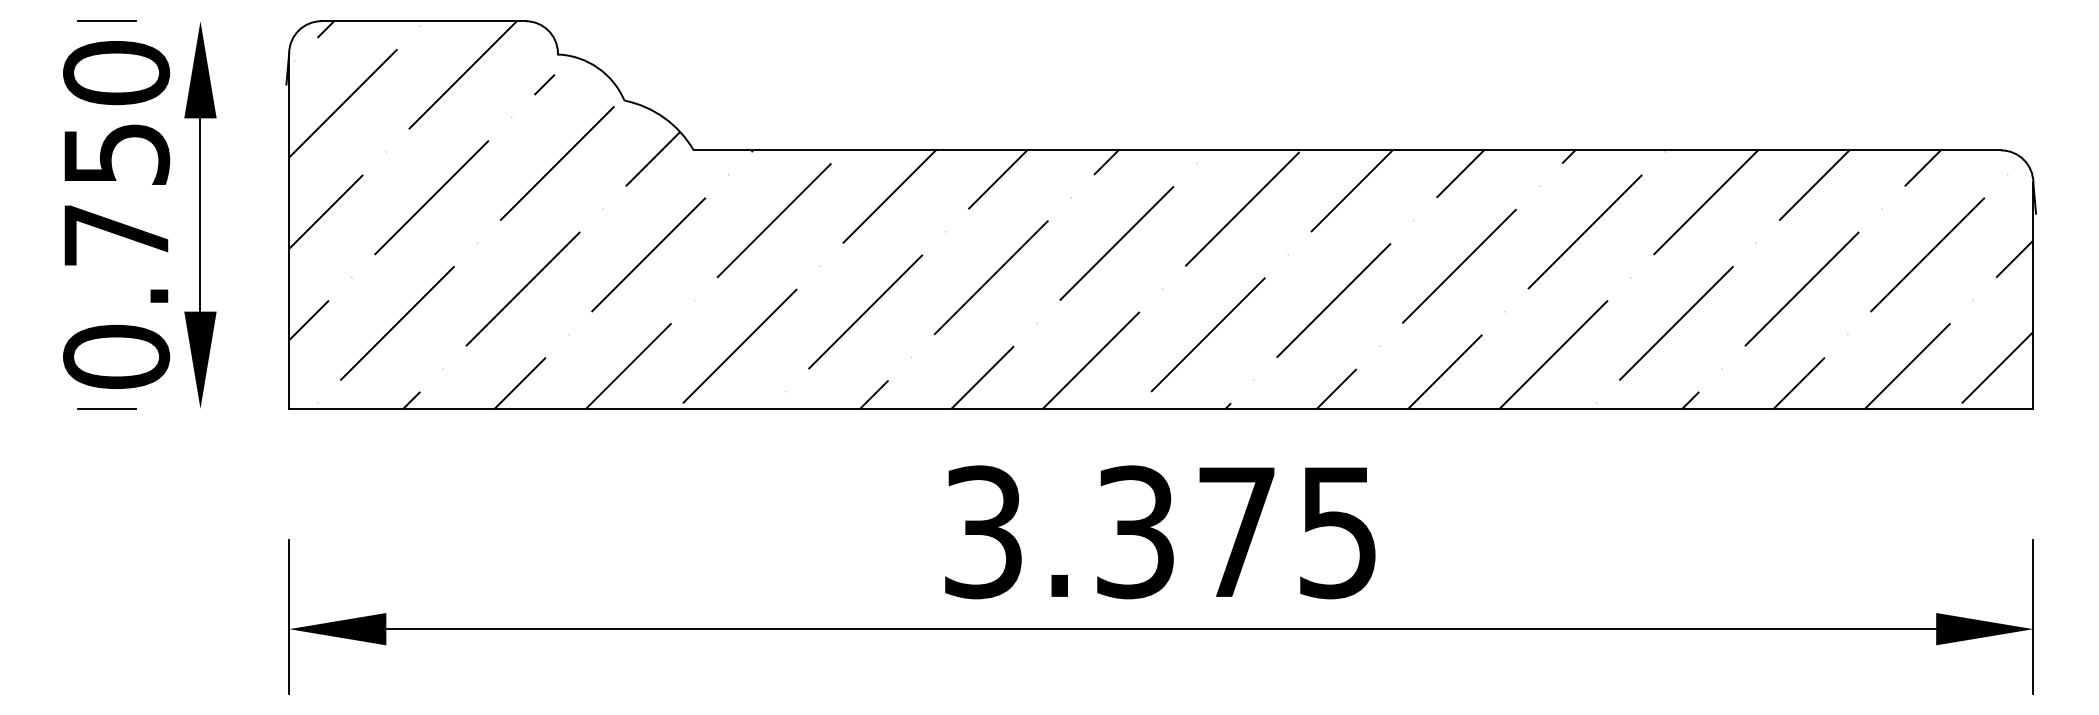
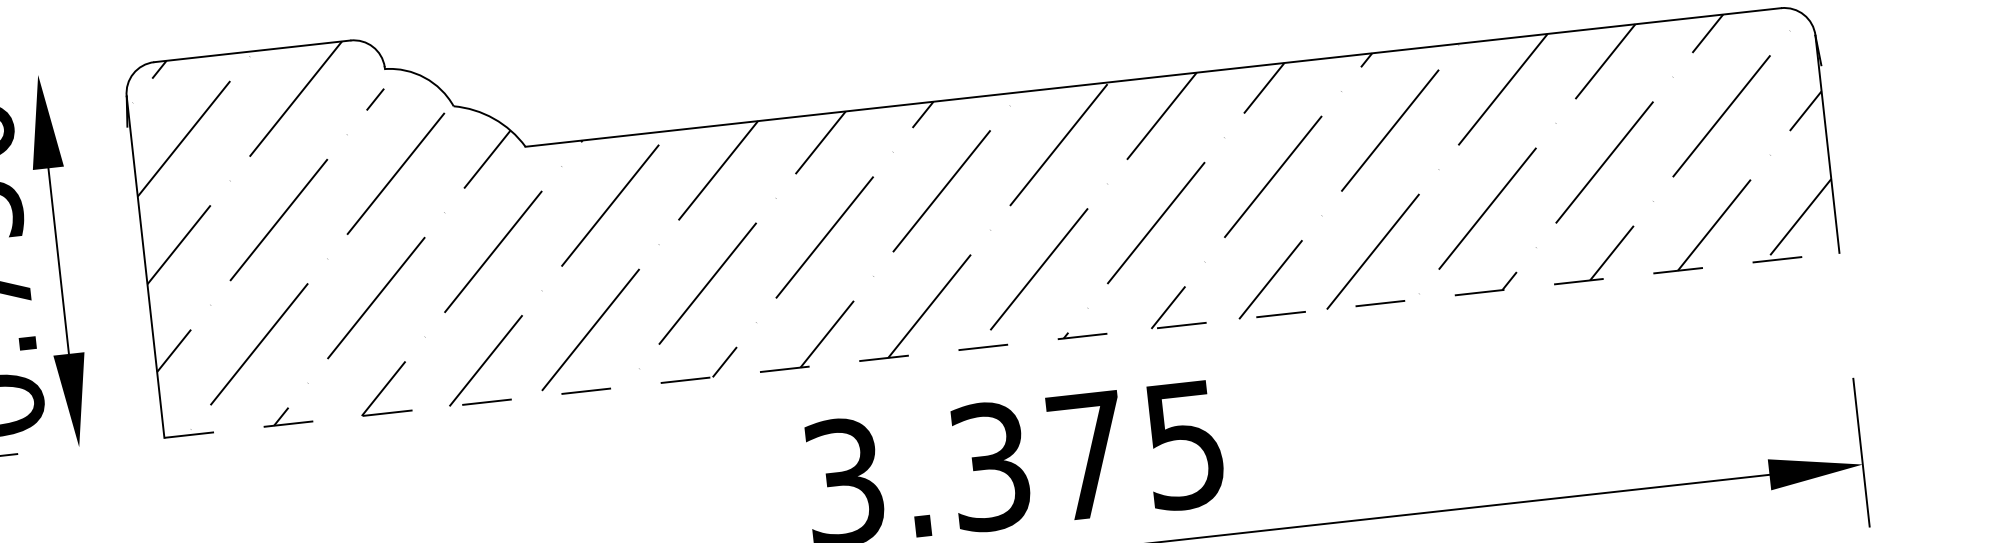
line: (1161, 408) -> (1002, 345), solid -> dashed

